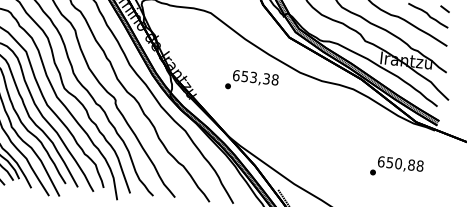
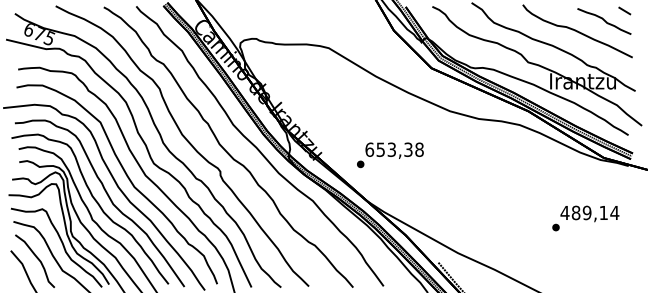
text: (252, 81) -> (390, 155), moved
text: (400, 163) -> (589, 212), 650,88 -> 489,14

